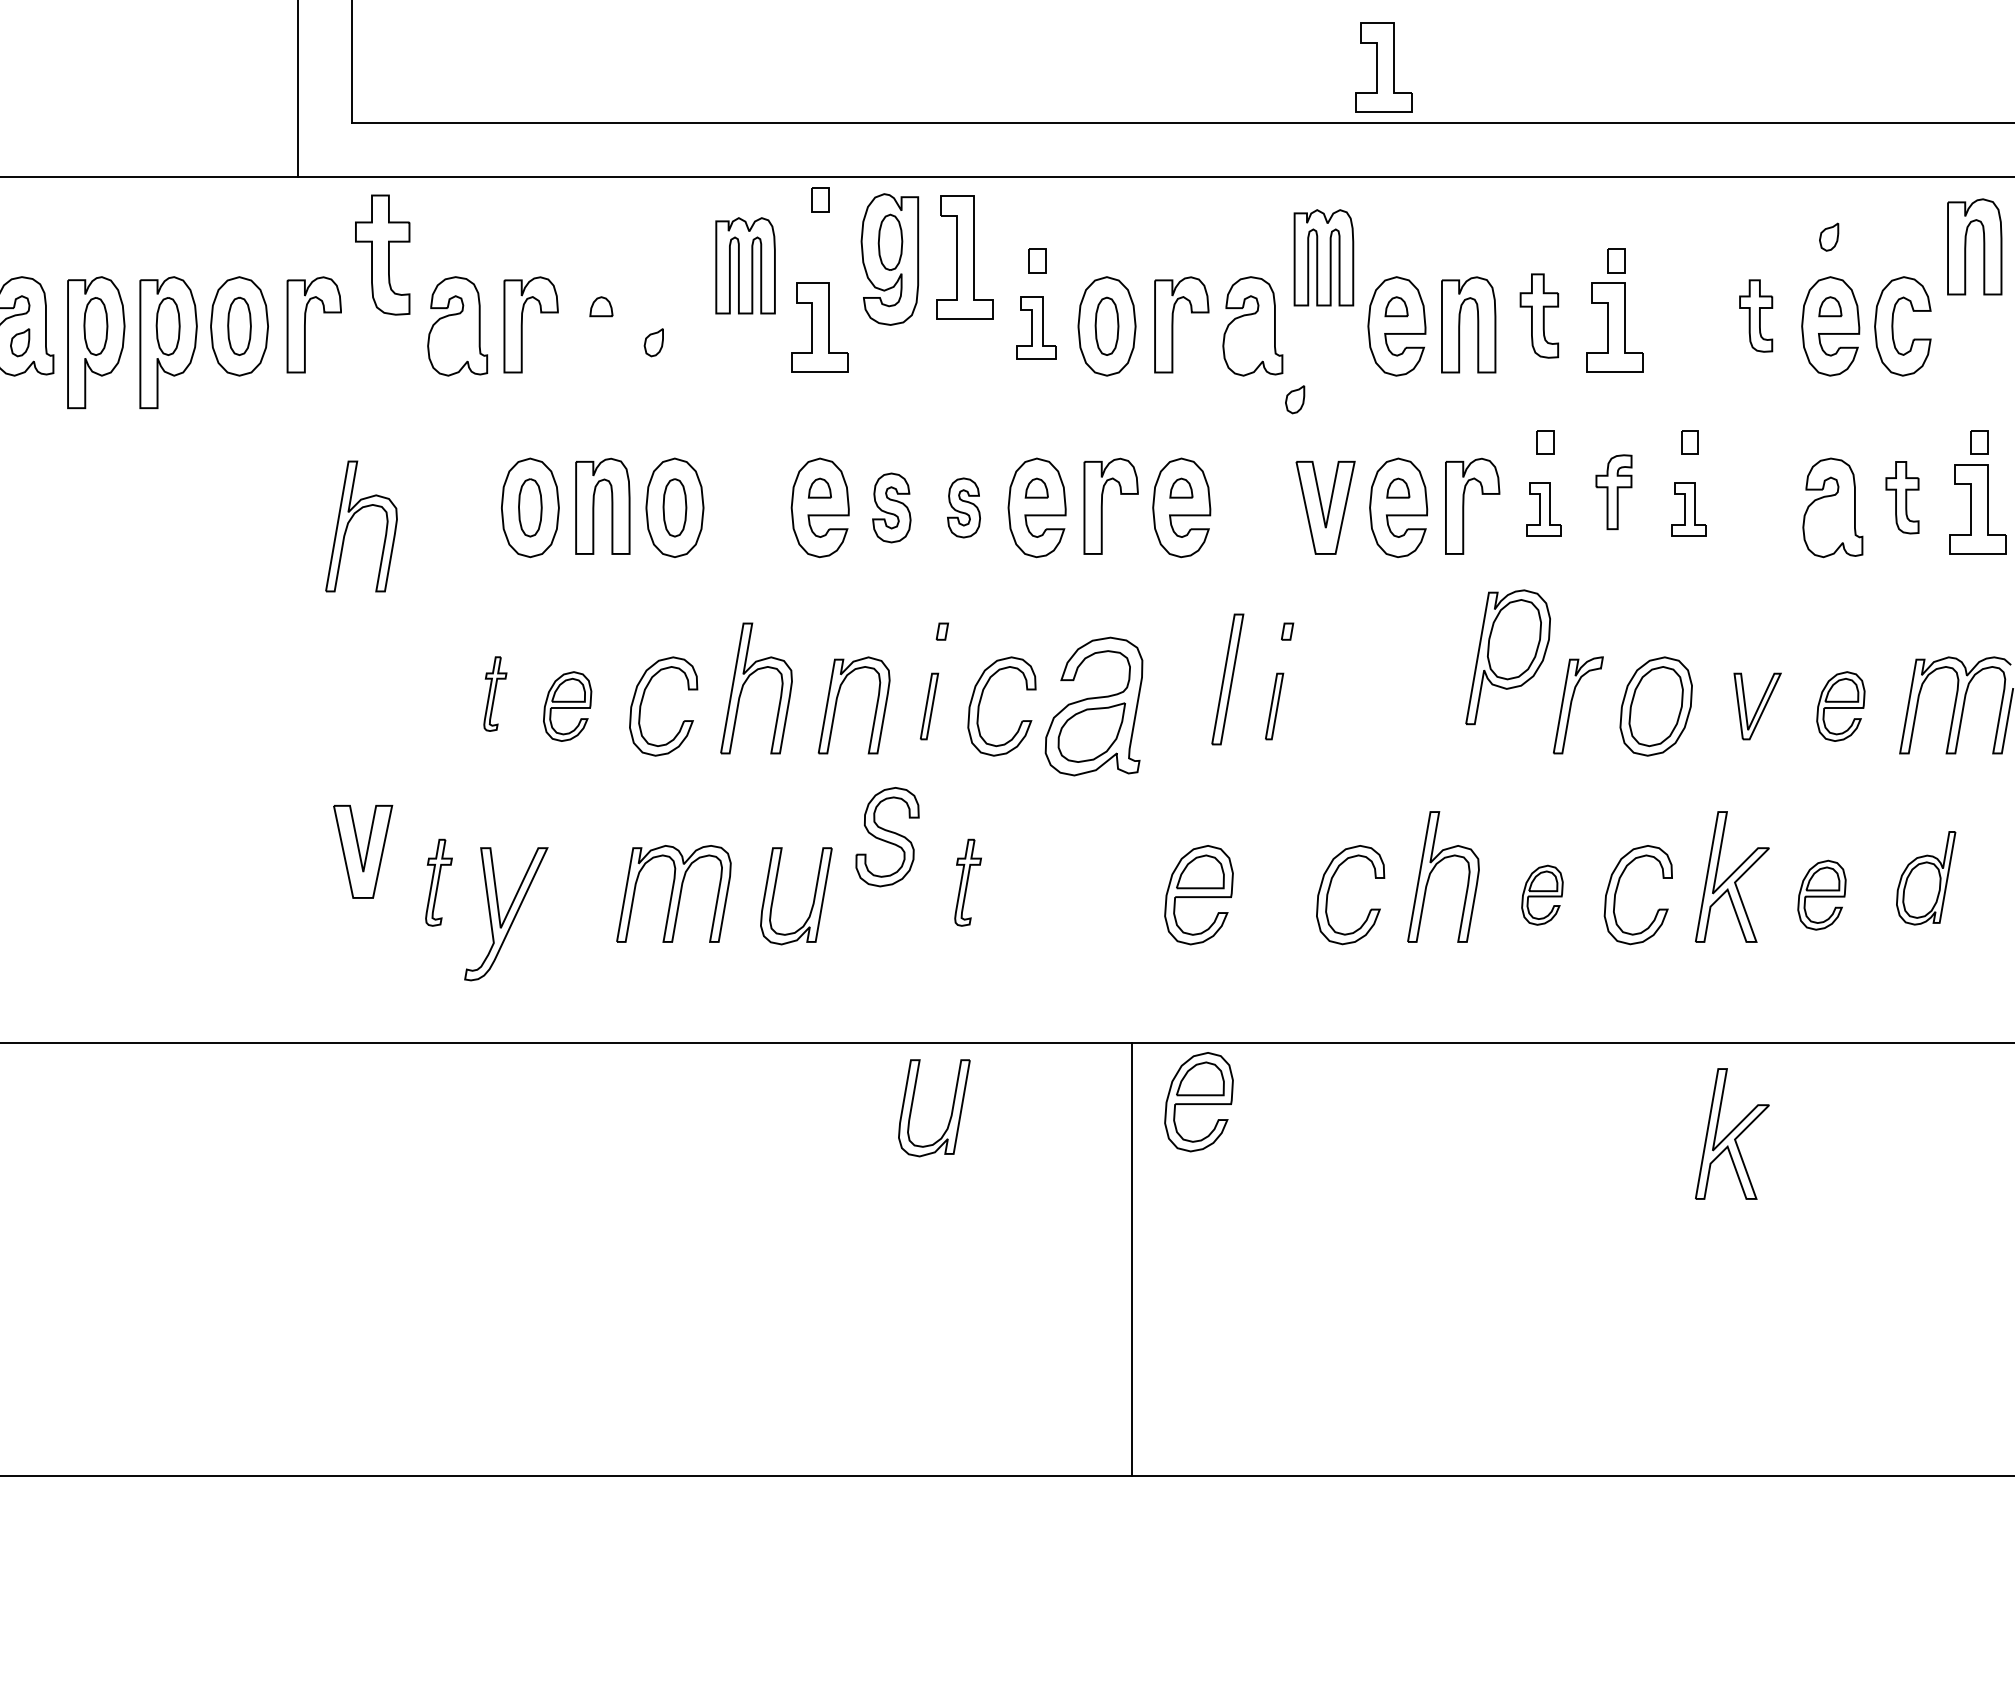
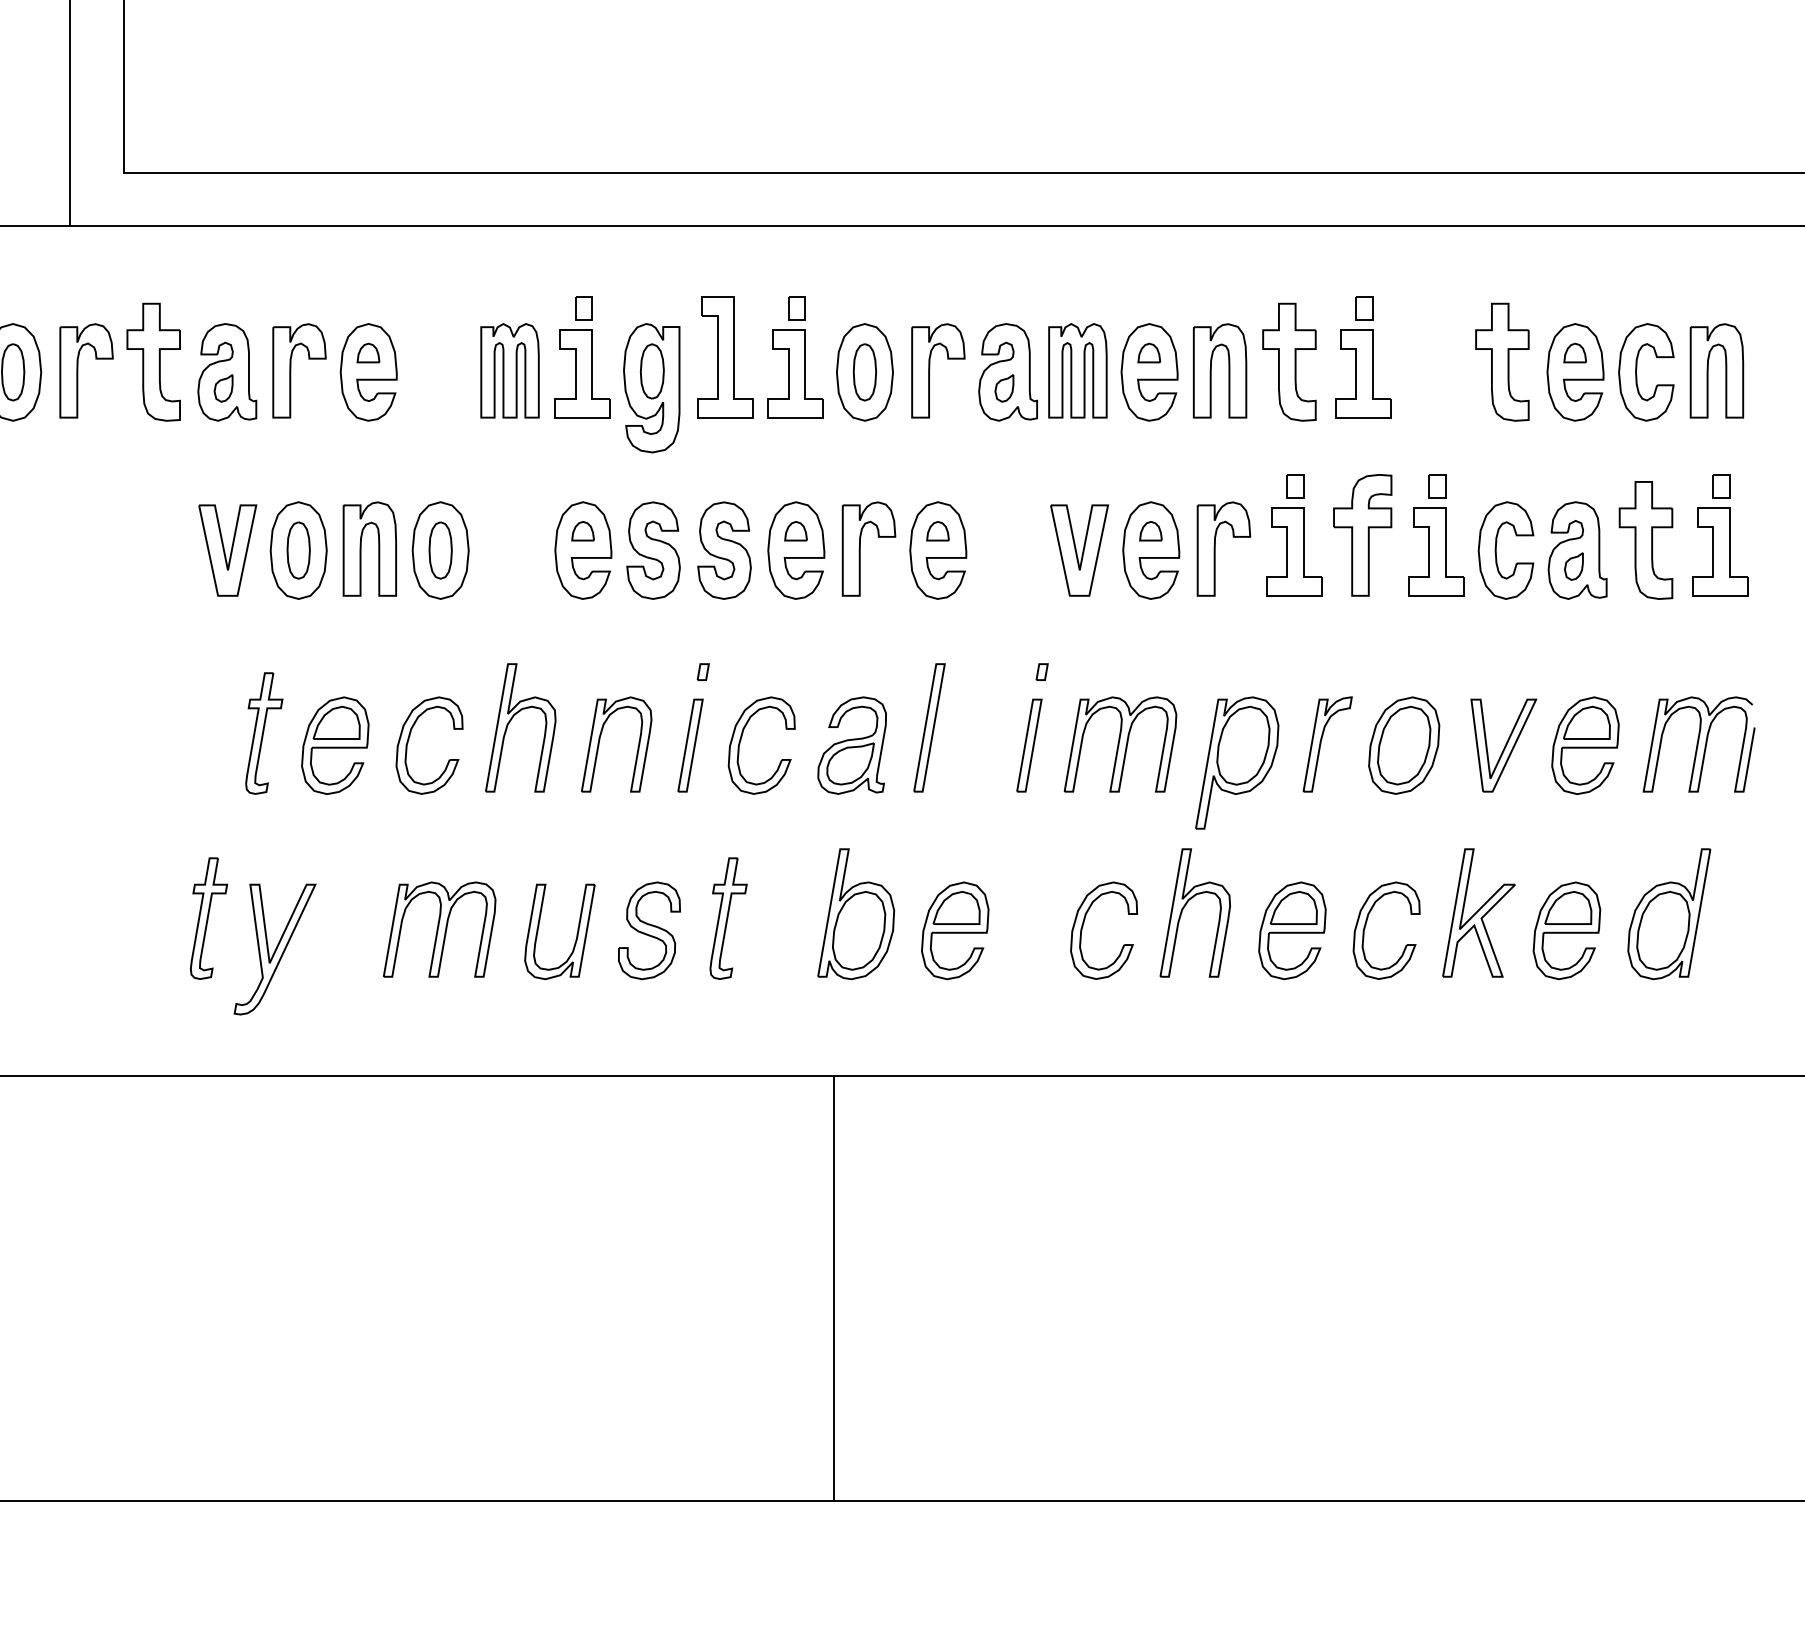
part: (1383, 67) -> (1136, 118), removed
part: (820, 199) -> (583, 307), moved
part: (1829, 236) -> (1574, 565), moved
part: (1966, 246) -> (1708, 370), moved
part: (382, 254) -> (153, 361), moved
part: (964, 257) -> (724, 356), moved
part: (1323, 257) -> (1077, 370), moved
part: (889, 259) -> (651, 388), moved
part: (745, 265) -> (509, 370), moved
part: (1539, 315) -> (1289, 361), size x1.43
part: (1755, 315) -> (1501, 361), size x1.67
part: (601, 326) -> (368, 372), added
part: (1036, 327) -> (795, 373), size x1.43
part: (653, 342) -> (223, 388), moved
part: (1295, 399) -> (1004, 388), moved
part: (1613, 491) -> (1362, 534), size x1.67
part: (1902, 497) -> (1646, 540), size x1.67
part: (891, 507) -> (653, 550), size x1.43
part: (963, 507) -> (724, 550), size x1.67
part: (1750, 507) -> (1496, 550), added
part: (1543, 509) -> (1293, 552), size x1.67
part: (1688, 509) -> (1435, 552), size x1.67
part: (352, 518) -> (124, 561), removed
part: (1507, 657) -> (1236, 763), moved
part: (1227, 679) -> (929, 727), moved
part: (495, 693) -> (264, 732), size x1.67
part: (1367, 705) -> (1120, 744), added
part: (567, 706) -> (335, 745), size x1.43
part: (929, 706) -> (690, 745), size x1.43
part: (1093, 706) -> (851, 745), size x0.71
part: (1274, 706) -> (1029, 745), size x1.43
part: (1757, 706) -> (1503, 745), size x1.43
part: (1840, 706) -> (1585, 745), size x1.43
part: (887, 837) -> (649, 931), moved
part: (363, 851) -> (228, 550), moved
part: (1097, 878) -> (855, 914), added
part: (1925, 878) -> (1668, 914), size x1.43
part: (438, 882) -> (208, 918), size x1.43
part: (967, 882) -> (727, 918), size x1.43
part: (1542, 895) -> (1292, 931), size x1.67
part: (1821, 895) -> (1566, 931), size x1.43
part: (1198, 1102) -> (954, 1134), removed
part: (951, 1109) -> (712, 1141), removed
part: (1732, 1133) -> (1479, 1164), removed
line: (1131, 1258) -> (833, 1287), moved

